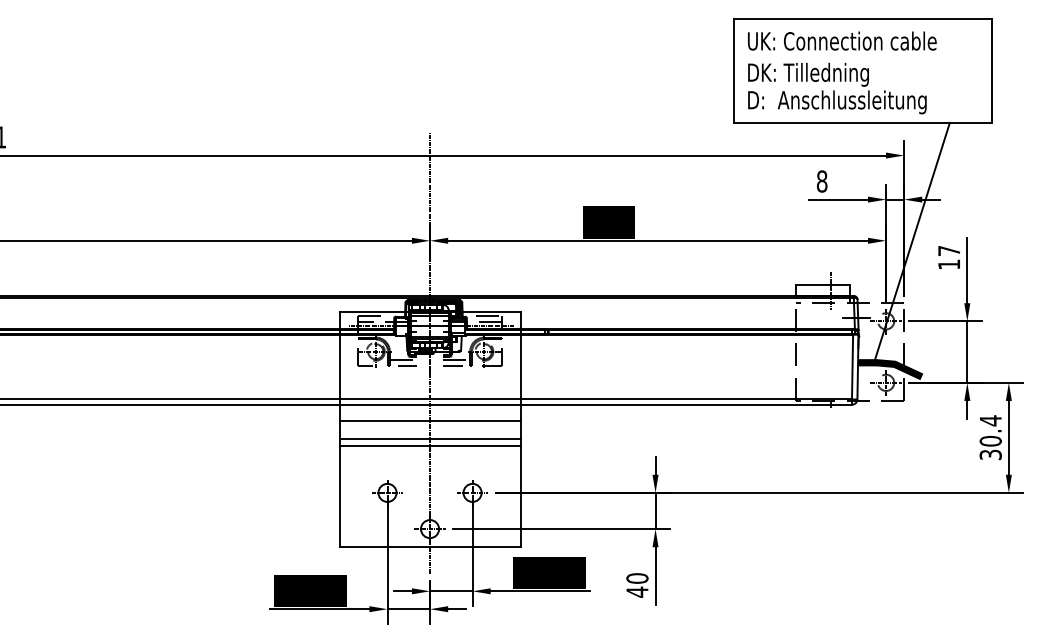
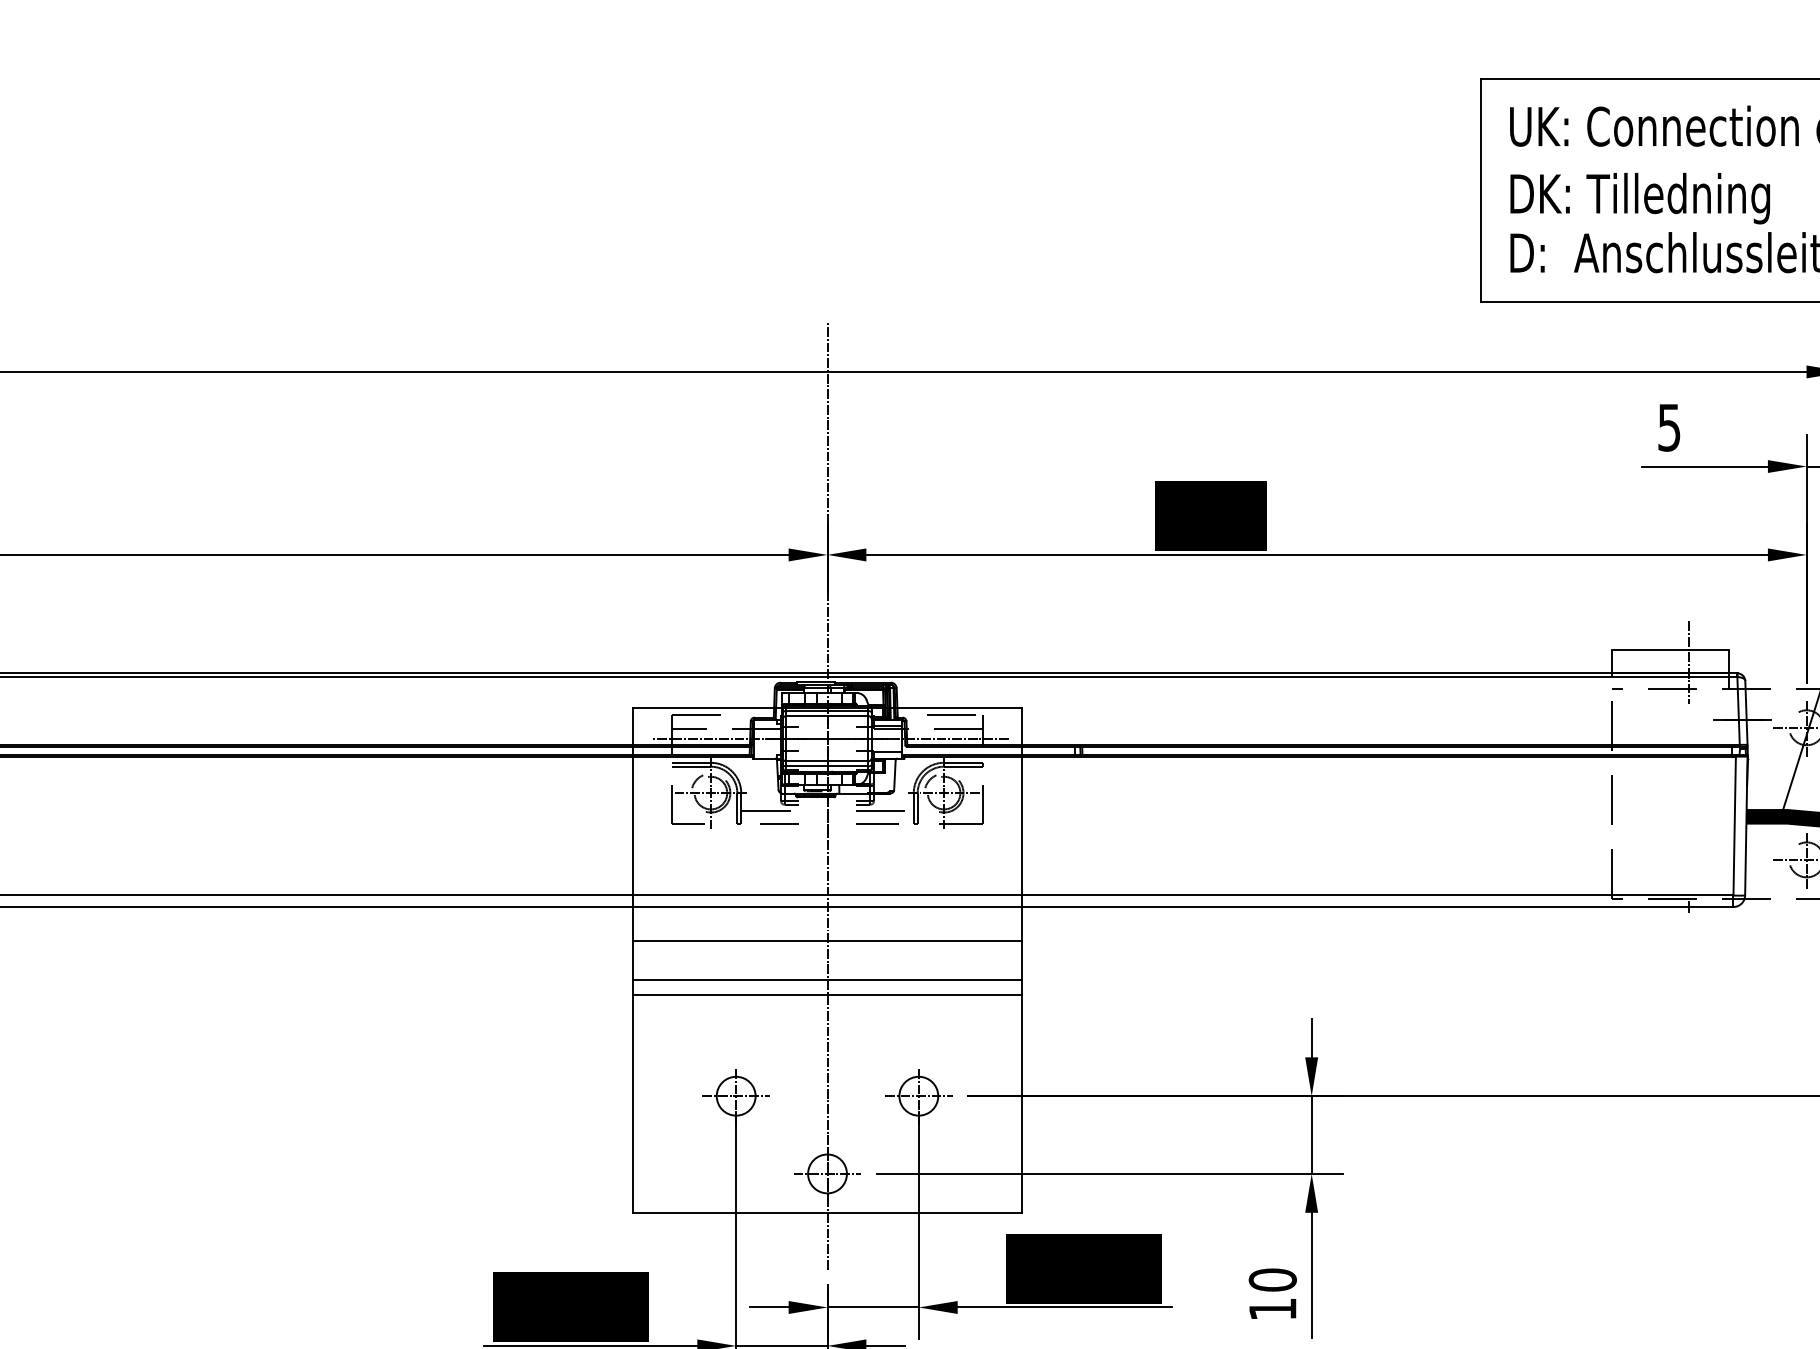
text: (821, 181) -> (1668, 427), 8 -> 5
text: (637, 591) -> (1272, 1307), 40 -> 10

